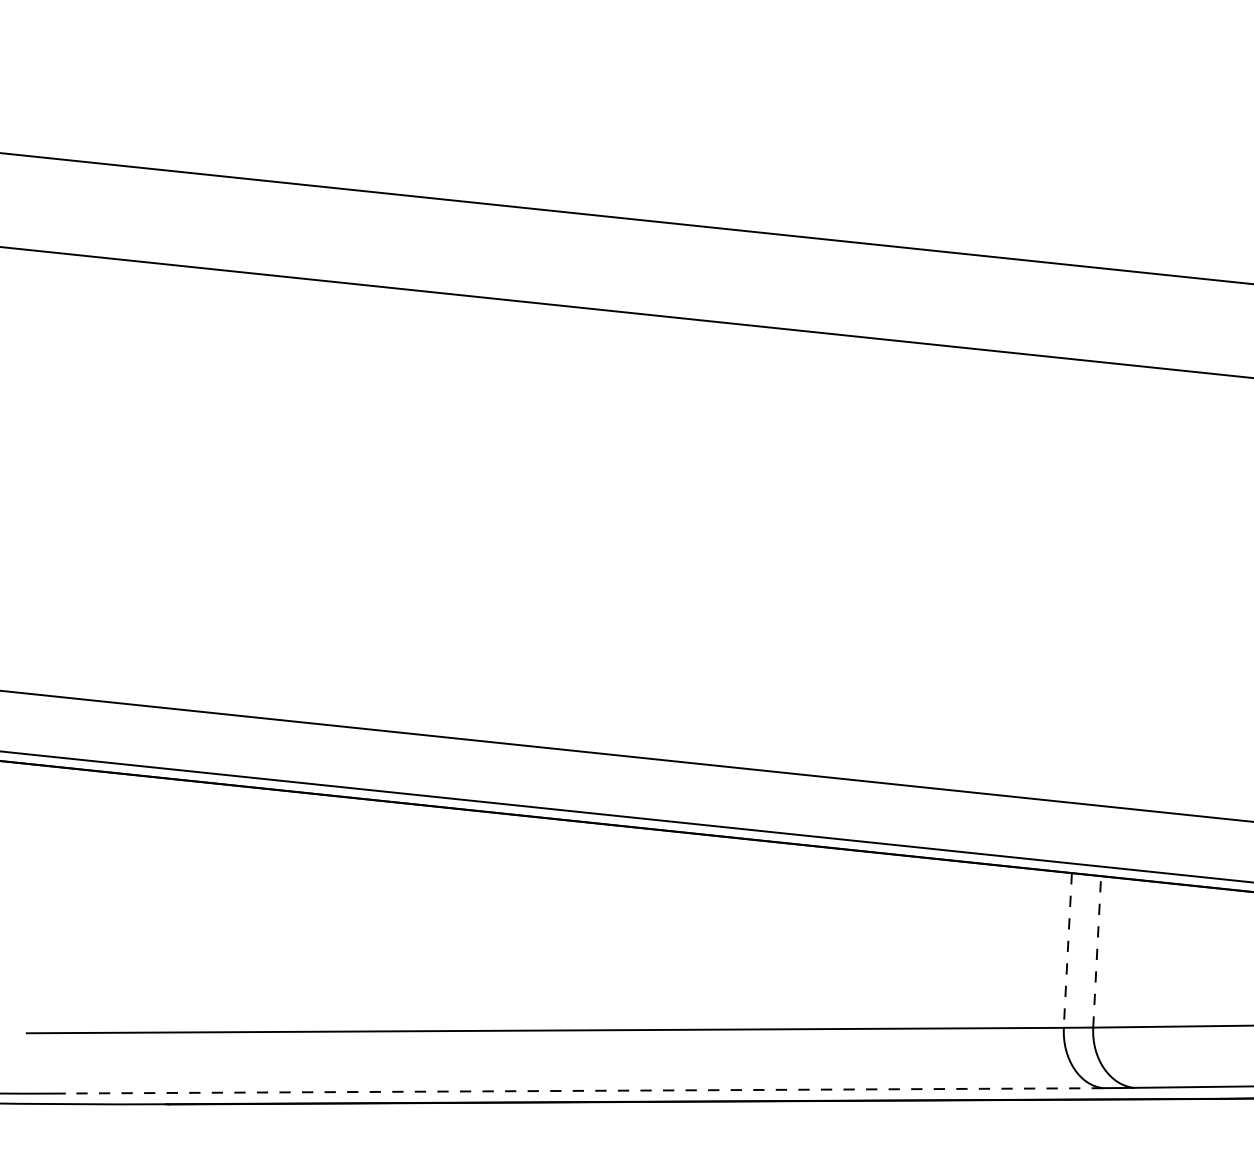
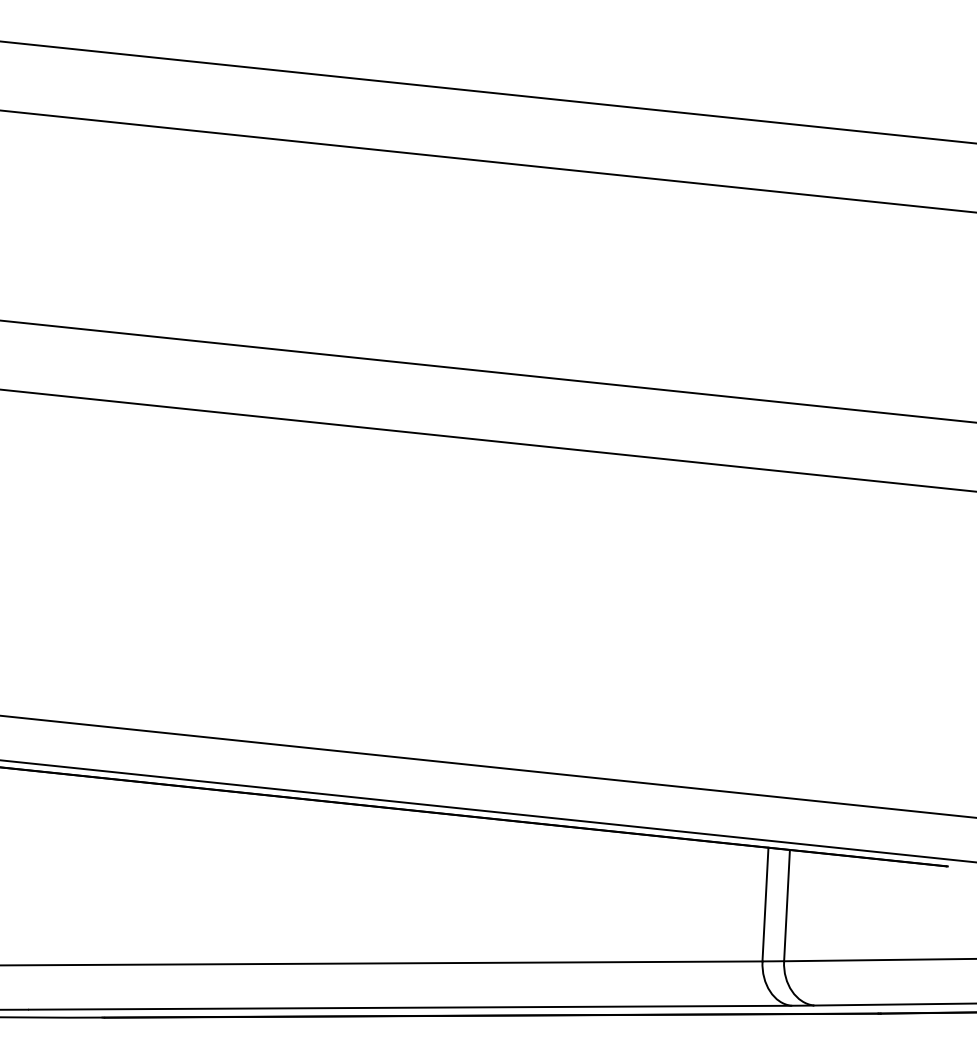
line: (1067, 950) -> (765, 904), dashed -> solid
line: (1097, 951) -> (787, 905), dashed -> solid
line: (583, 1090) -> (409, 1007), dashed -> solid

